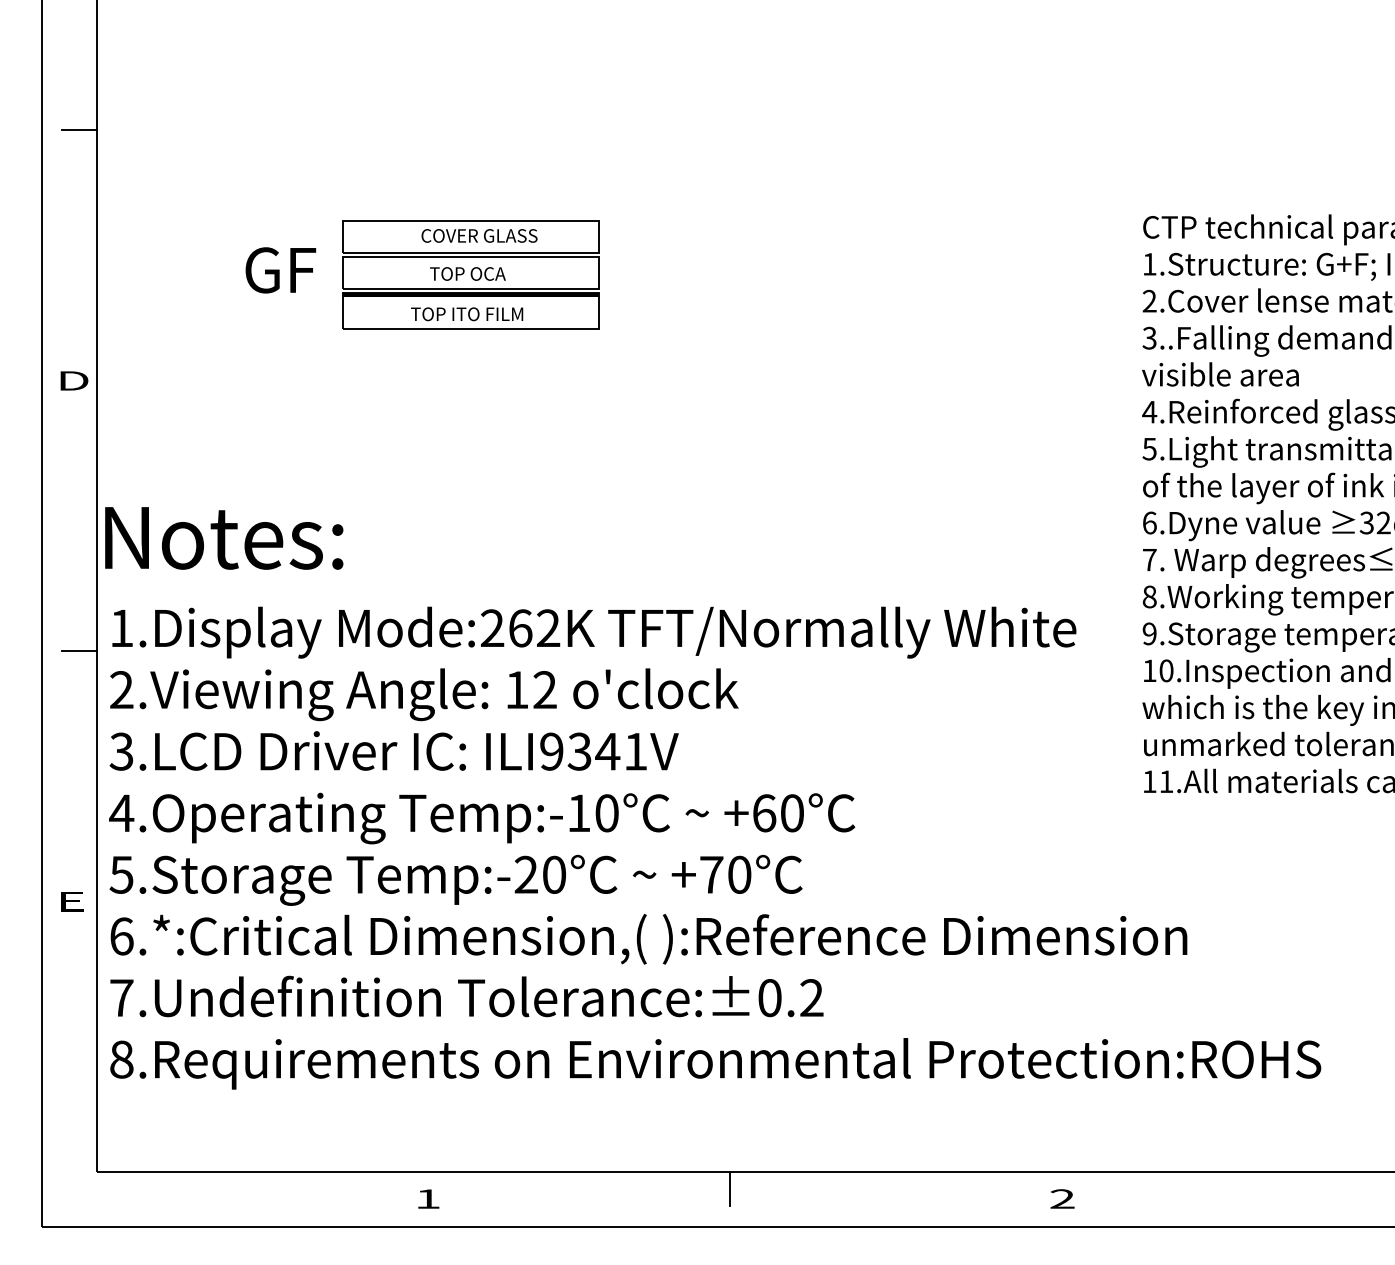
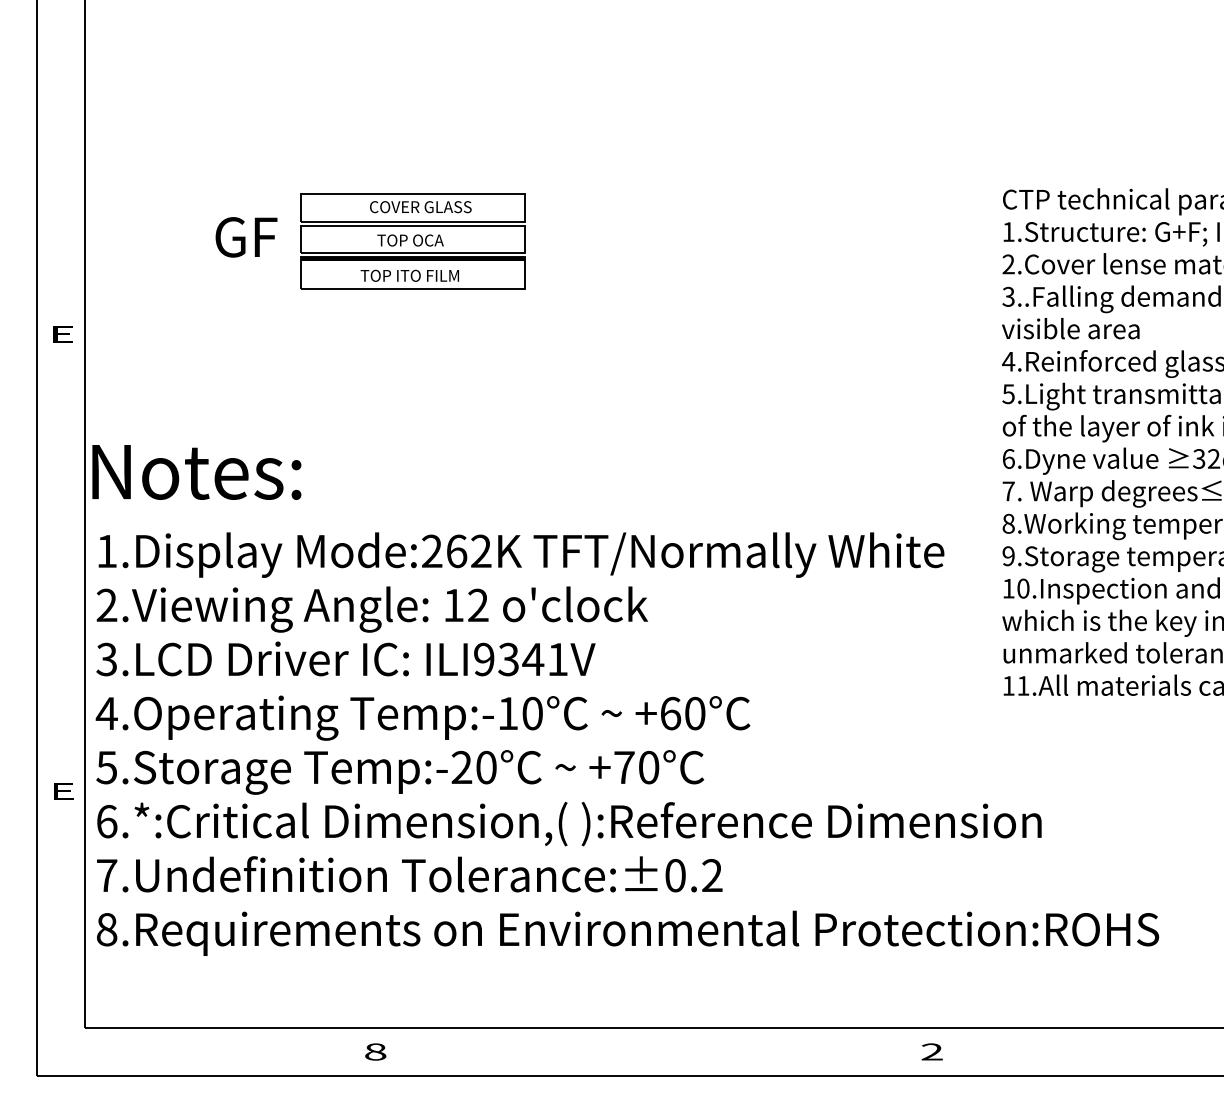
line: (79, 130) -> (69, 114), removed
text: (74, 380) -> (65, 333), D -> E
line: (79, 651) -> (69, 571), removed
line: (729, 1189) -> (640, 1043), removed
text: (428, 1198) -> (376, 1051), 1 -> 8

